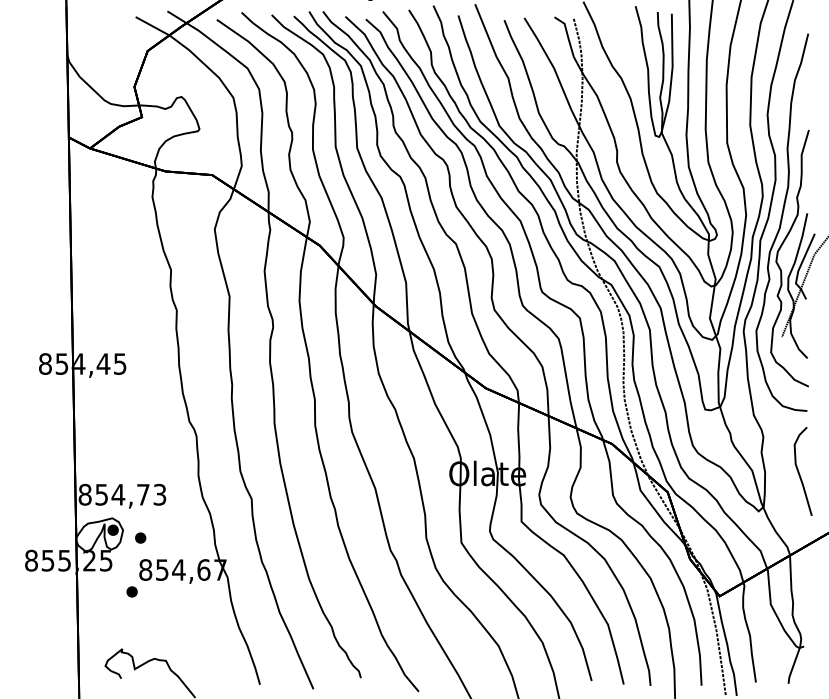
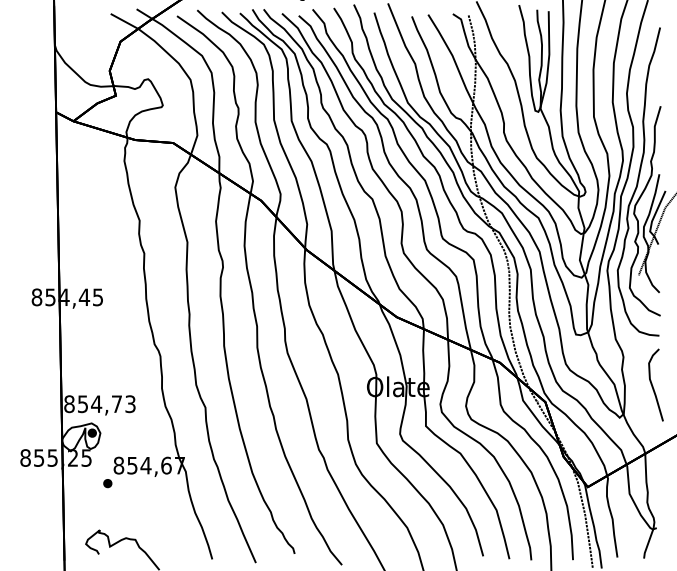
part: (140, 538) -> (114, 439), removed

